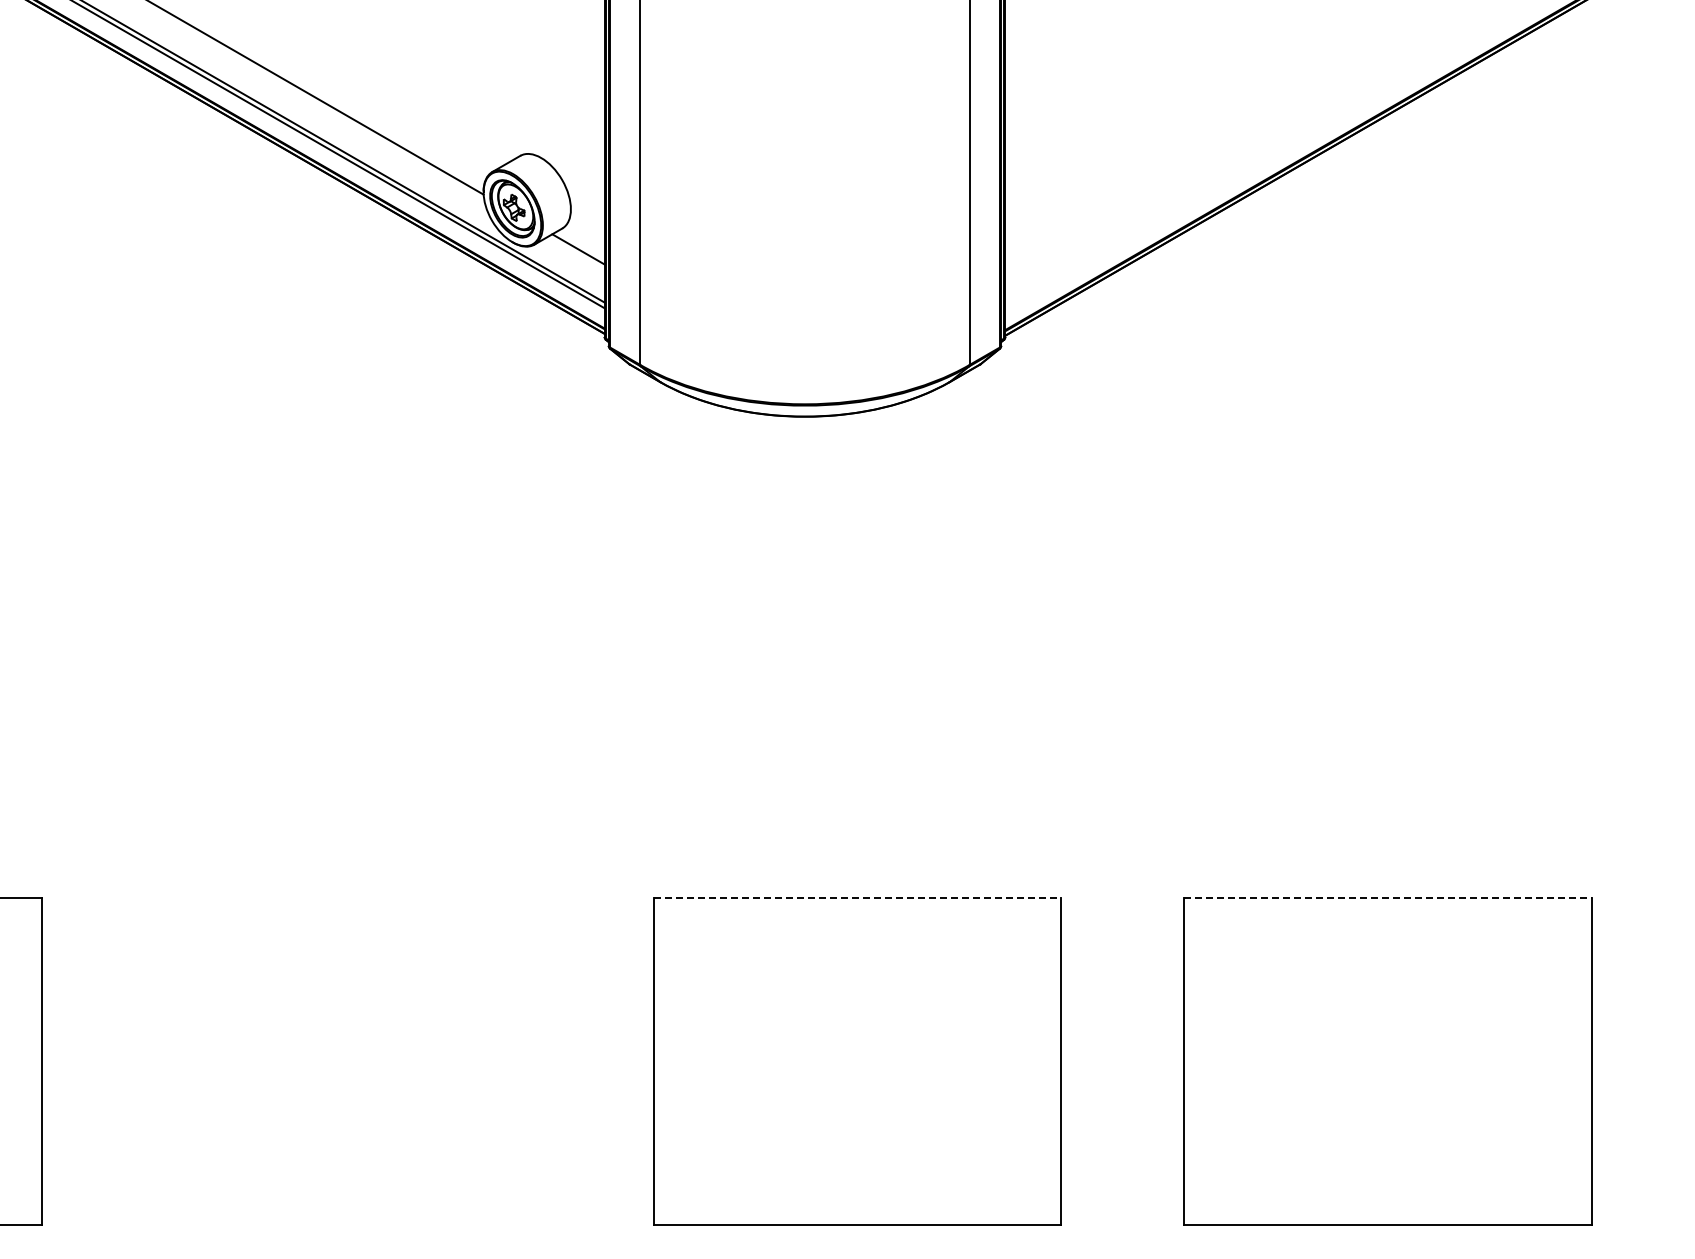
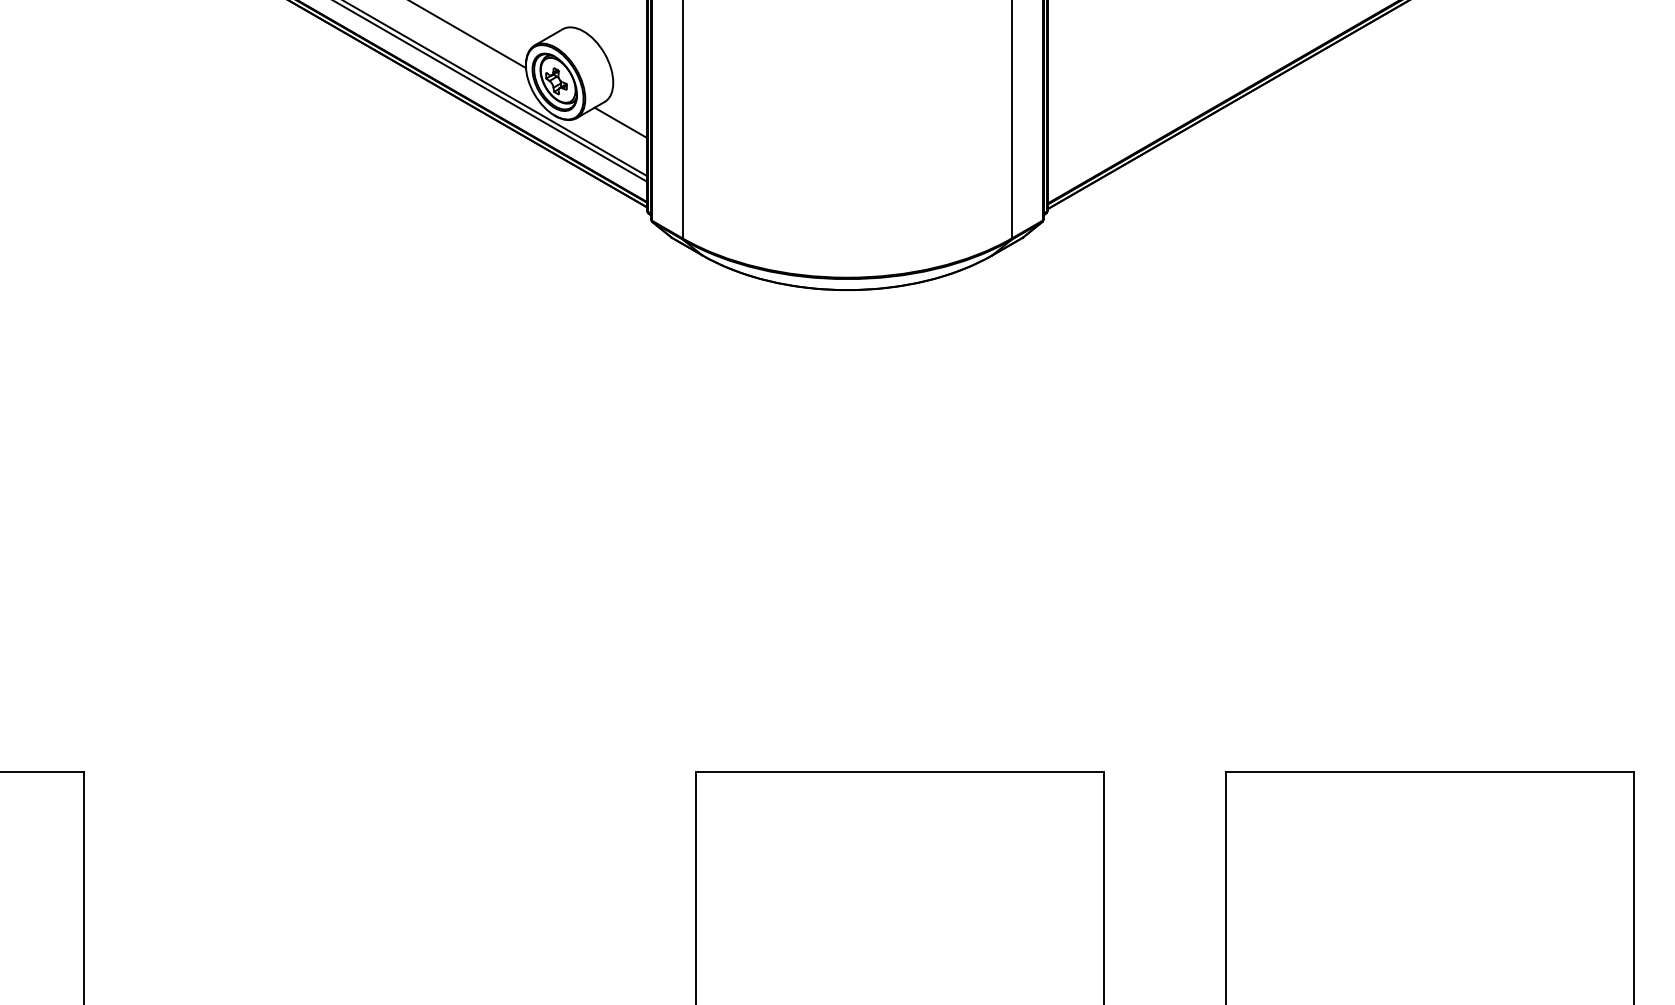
line: (857, 898) -> (899, 771), dashed -> solid
line: (1387, 898) -> (1429, 771), dashed -> solid

